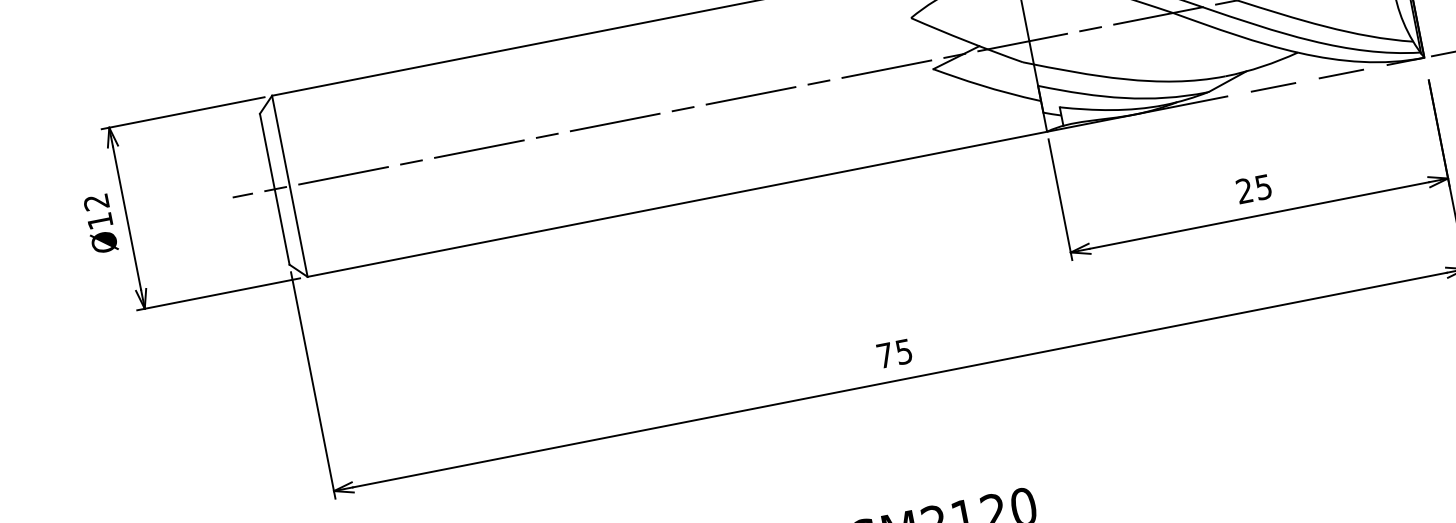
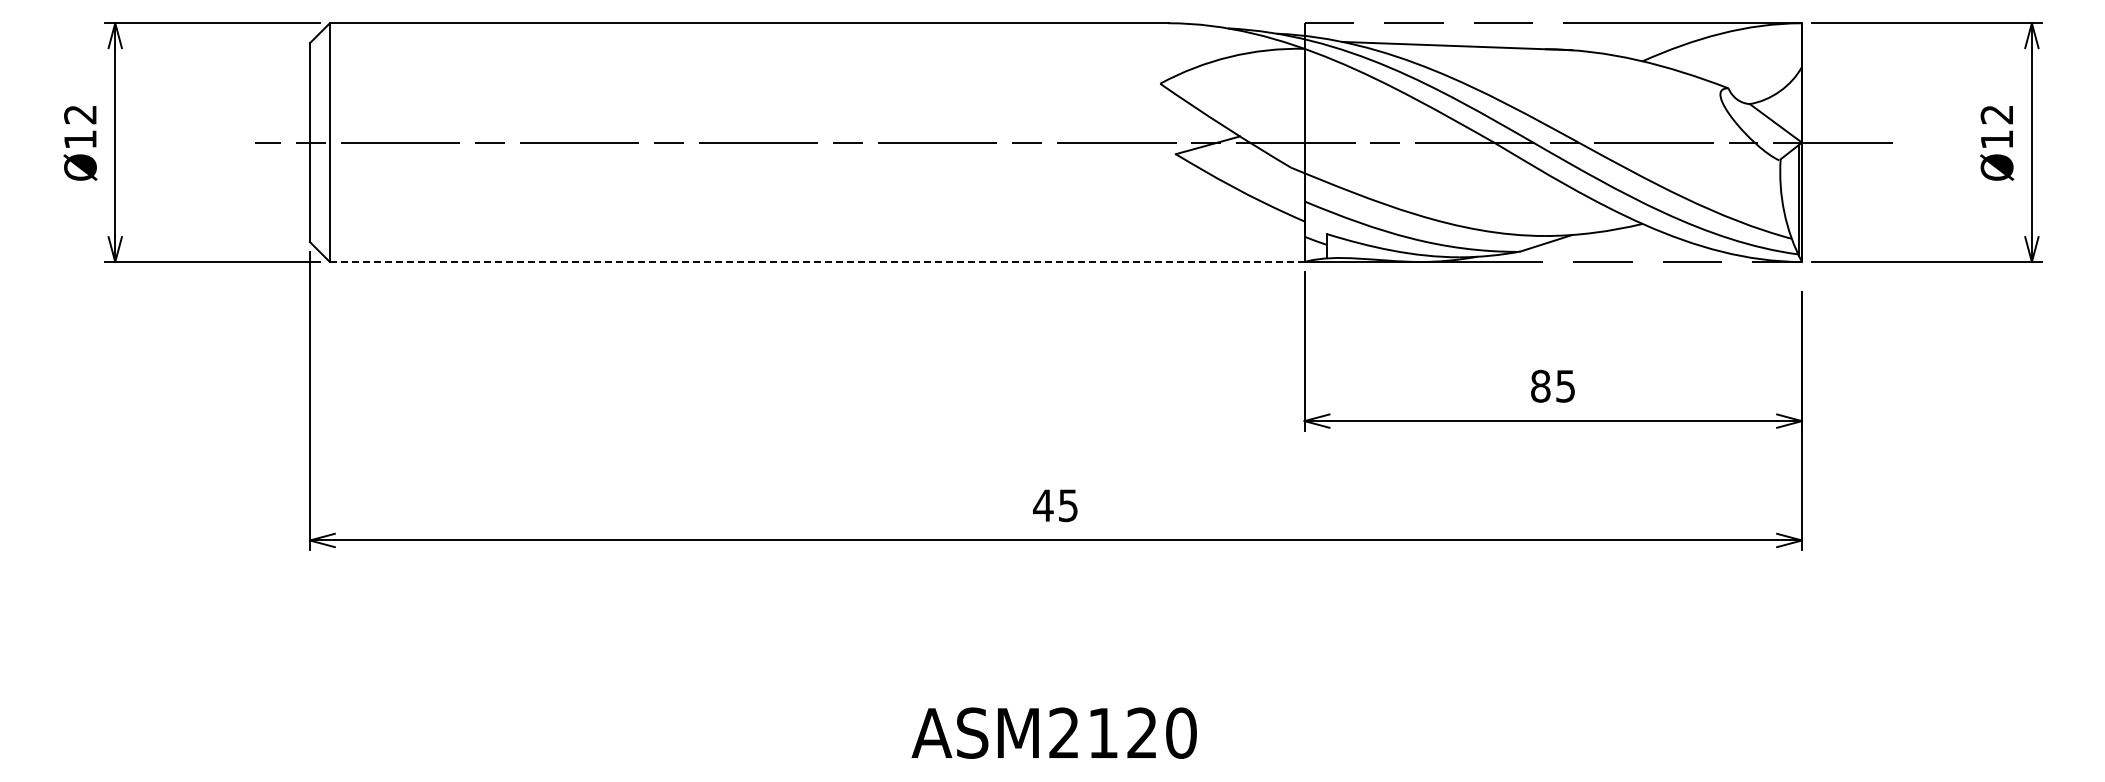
text: (1244, 190) -> (1540, 385), 25 -> 85
line: (676, 204) -> (816, 261), solid -> dashed
text: (885, 355) -> (1043, 505), 75 -> 45

